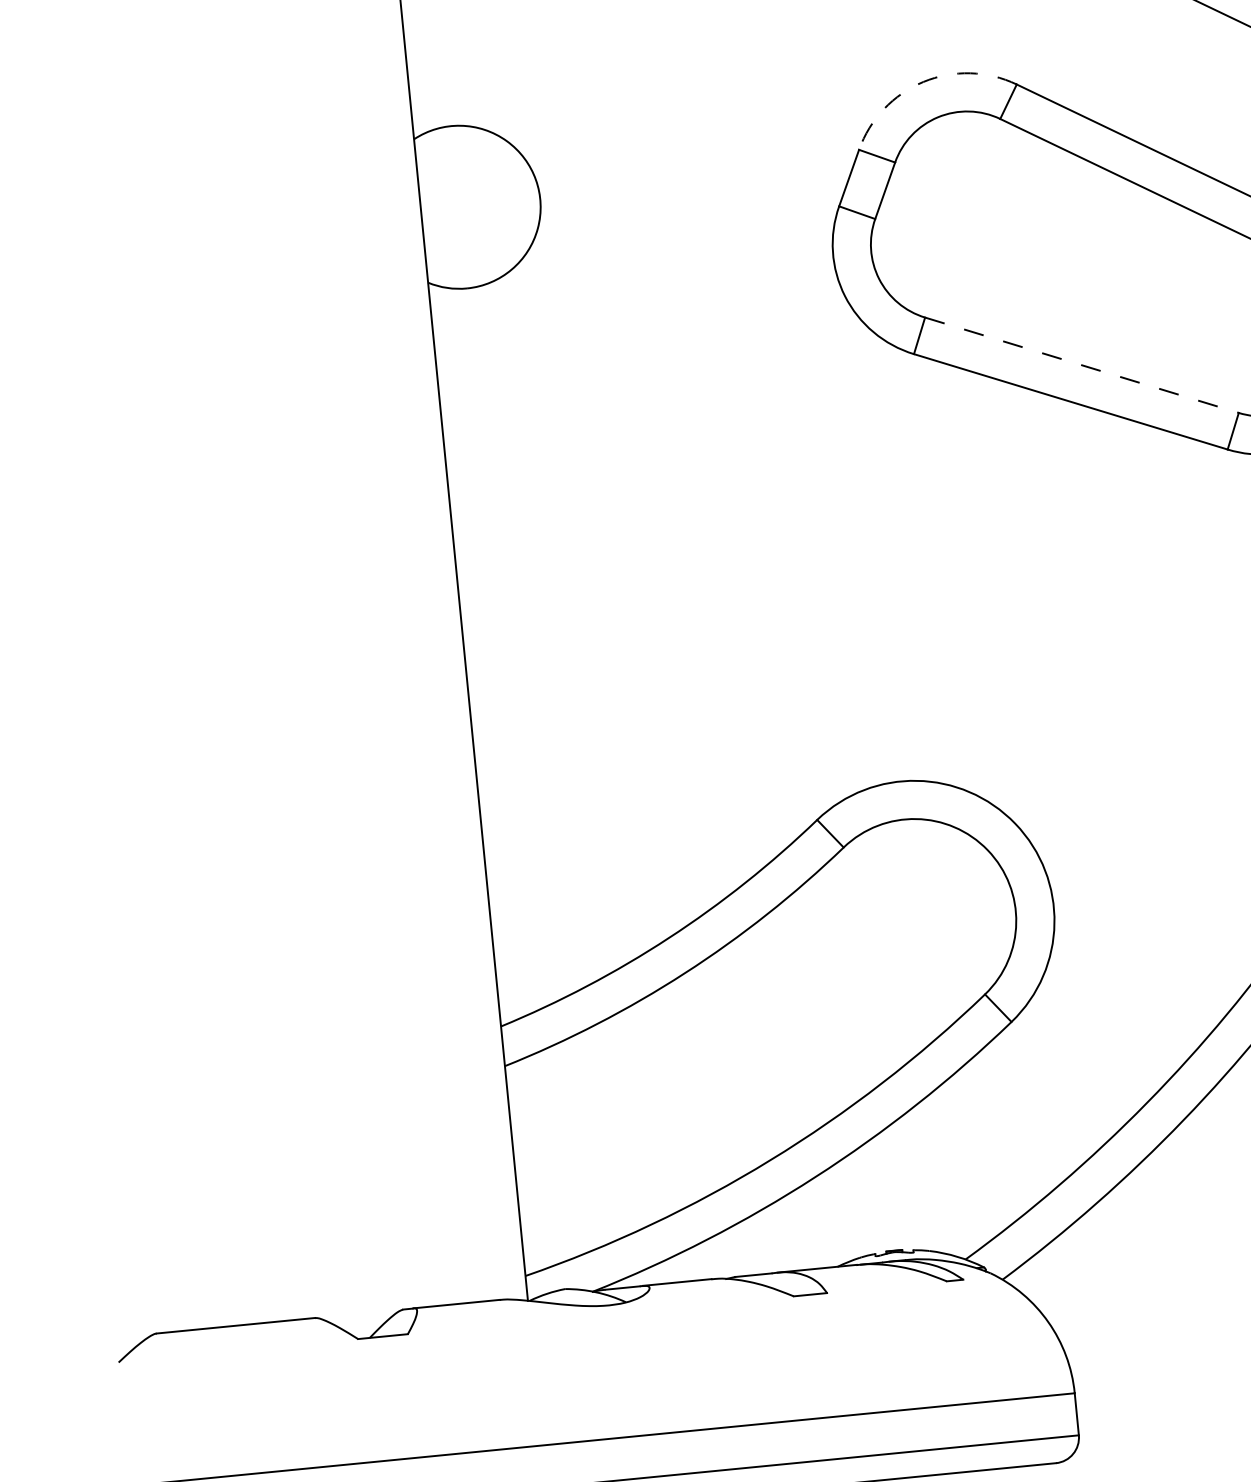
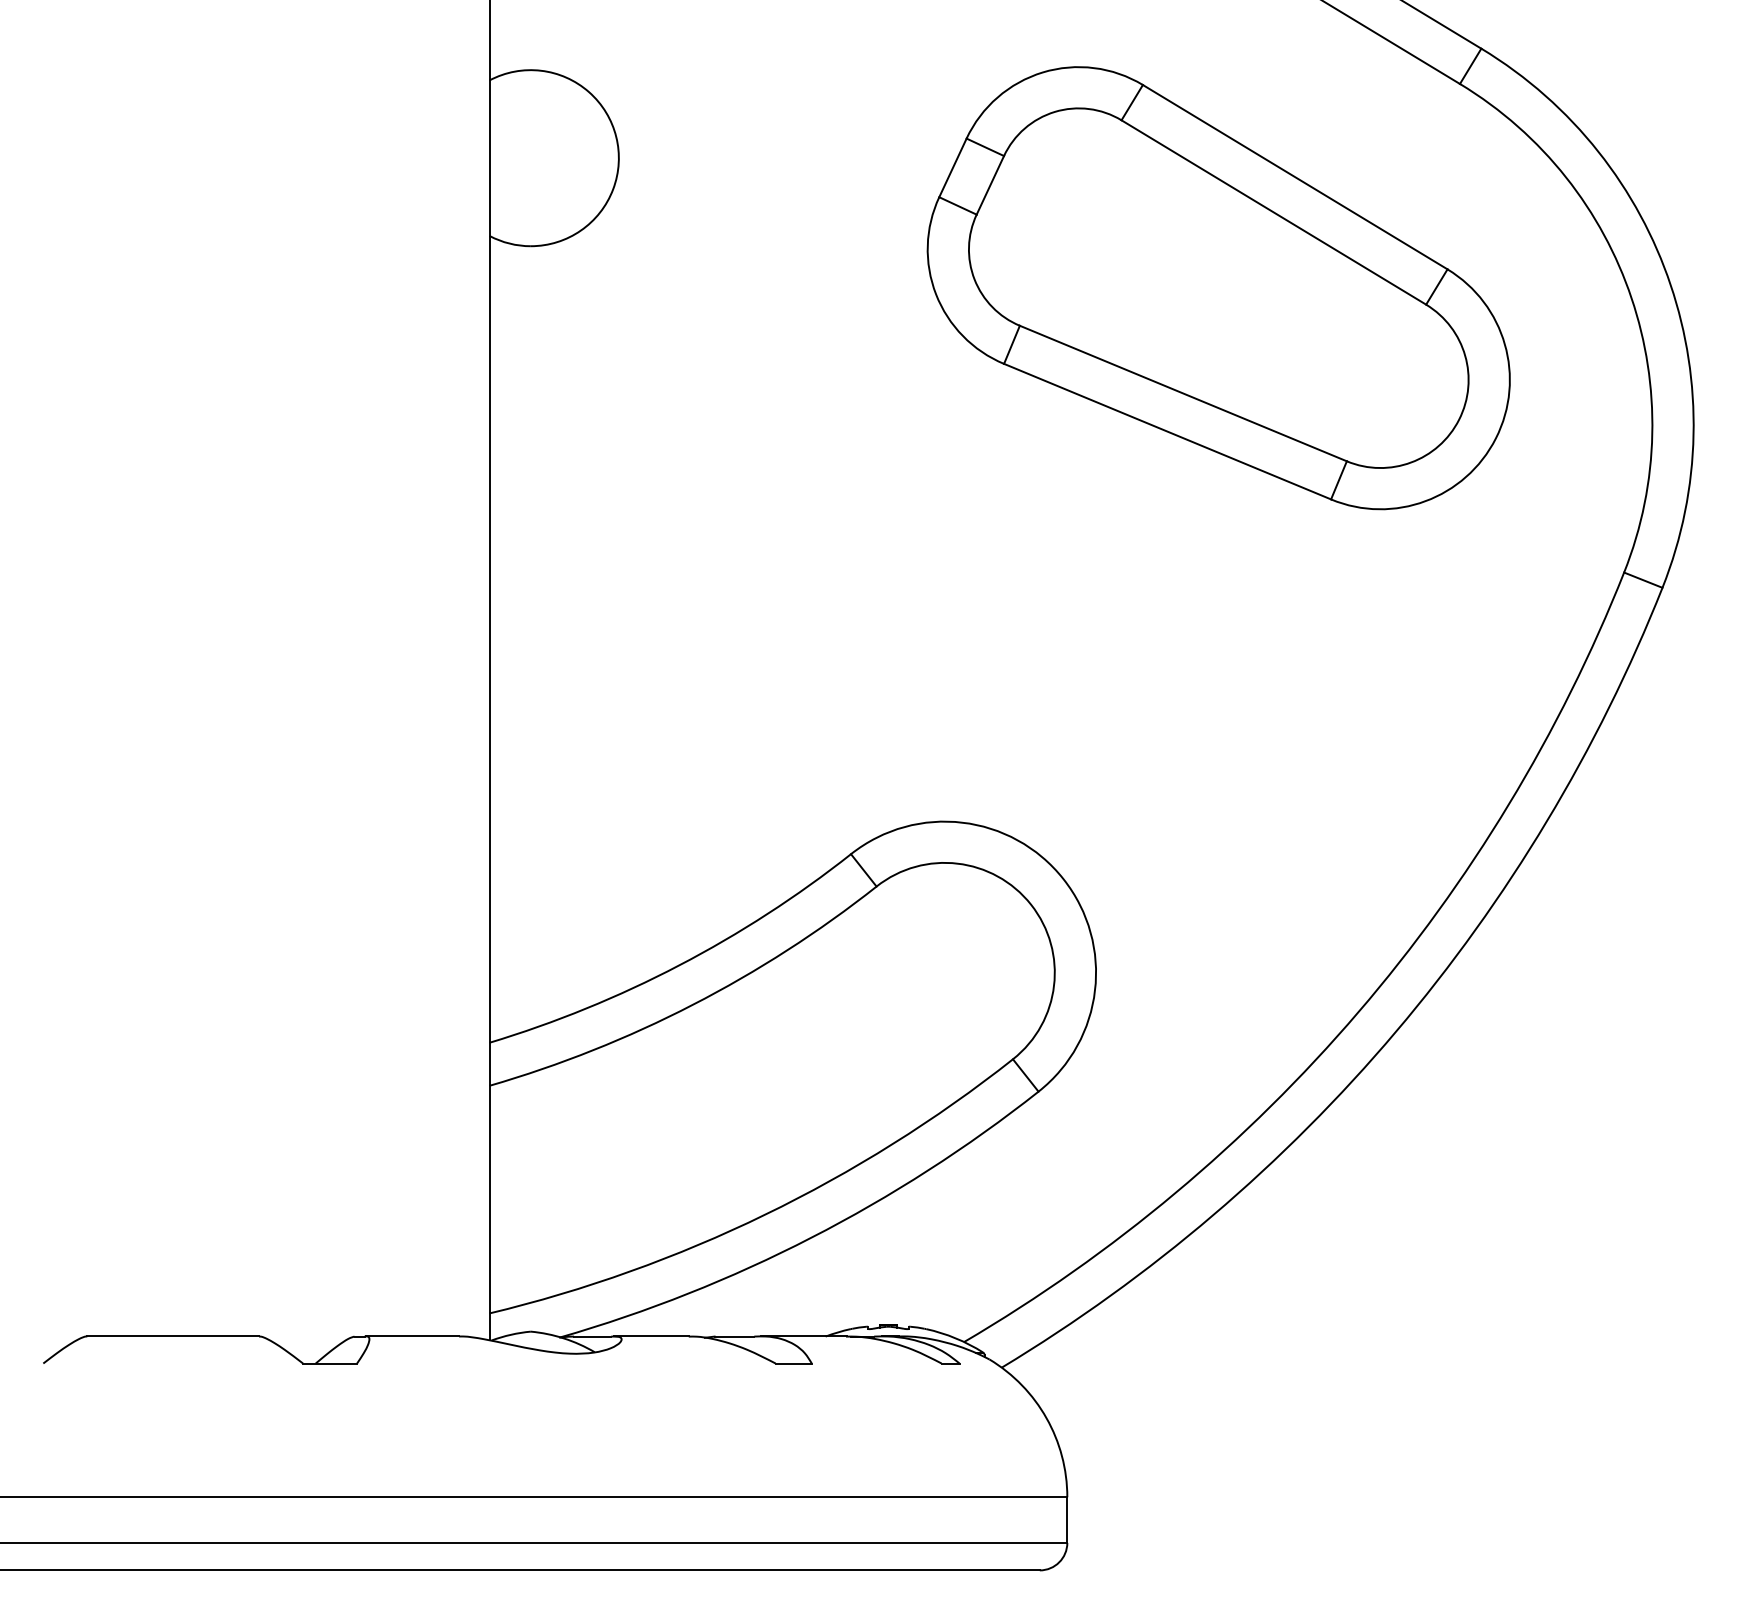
arc: (923, 82) -> (1042, 72), dashed -> solid
line: (1082, 365) -> (1183, 393), dashed -> solid

